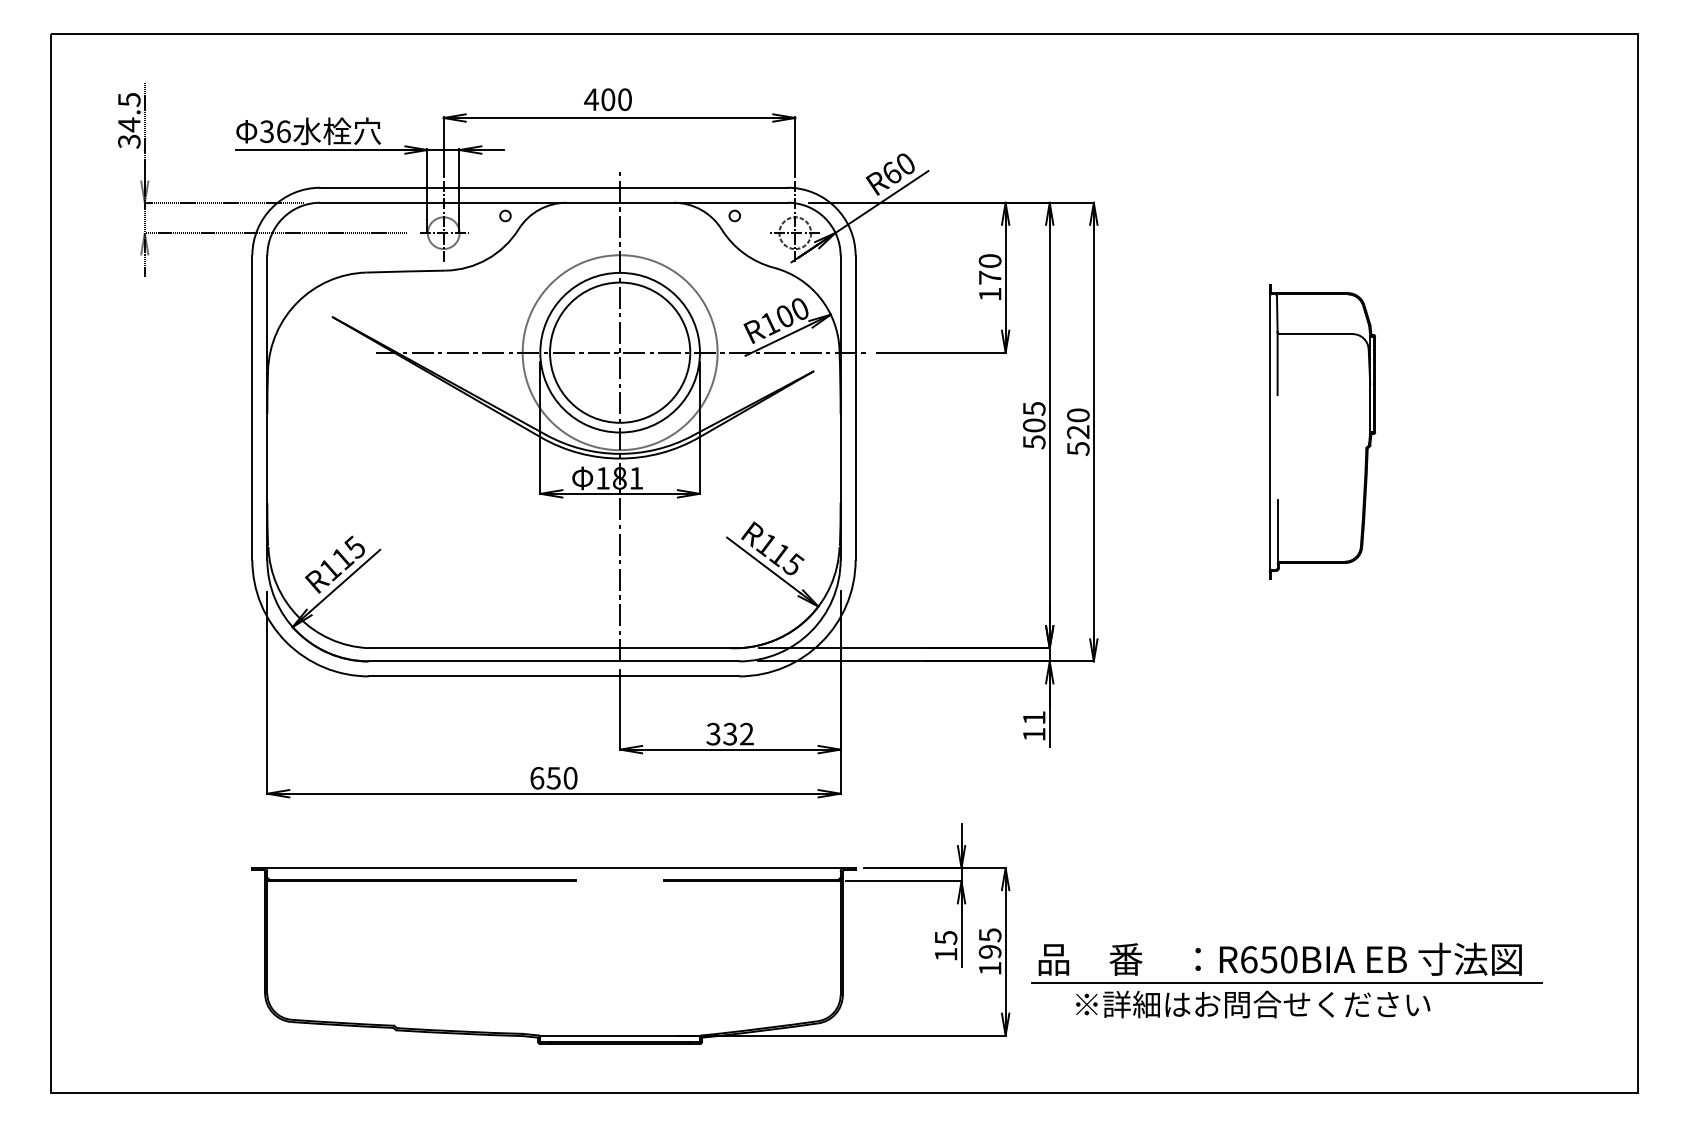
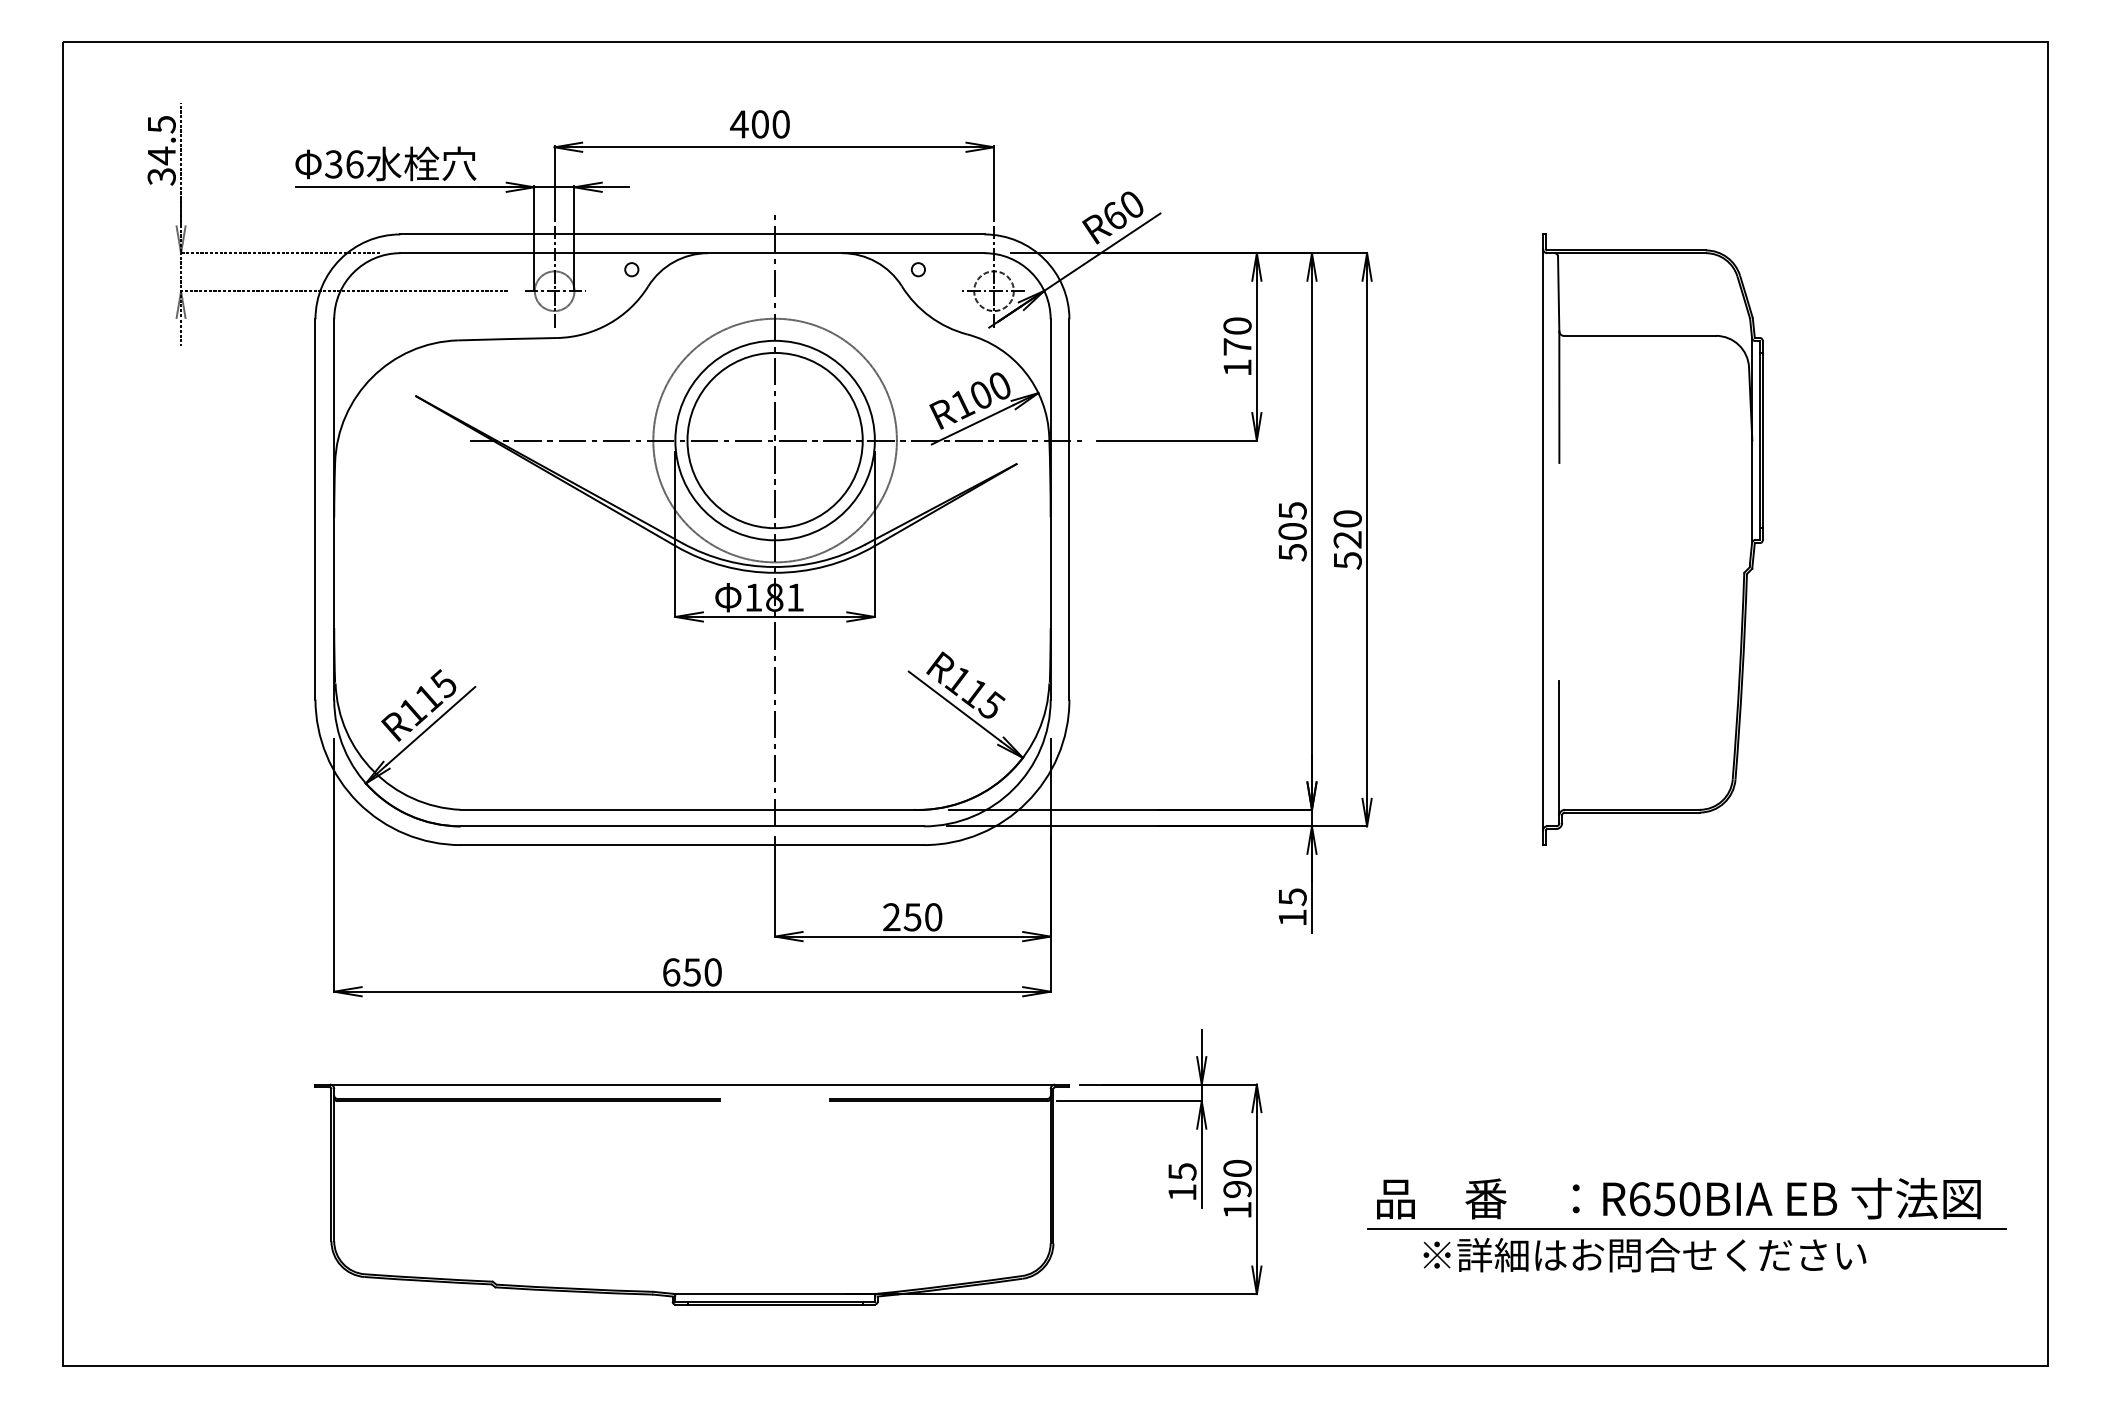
part: (1322, 431) -> (1652, 539), size x1.67
text: (1034, 718) -> (1292, 897), 11 -> 15
text: (729, 733) -> (911, 916), 332 -> 250
text: (989, 935) -> (1236, 1168), 195 -> 190
part: (1286, 980) -> (1686, 1225), moved

